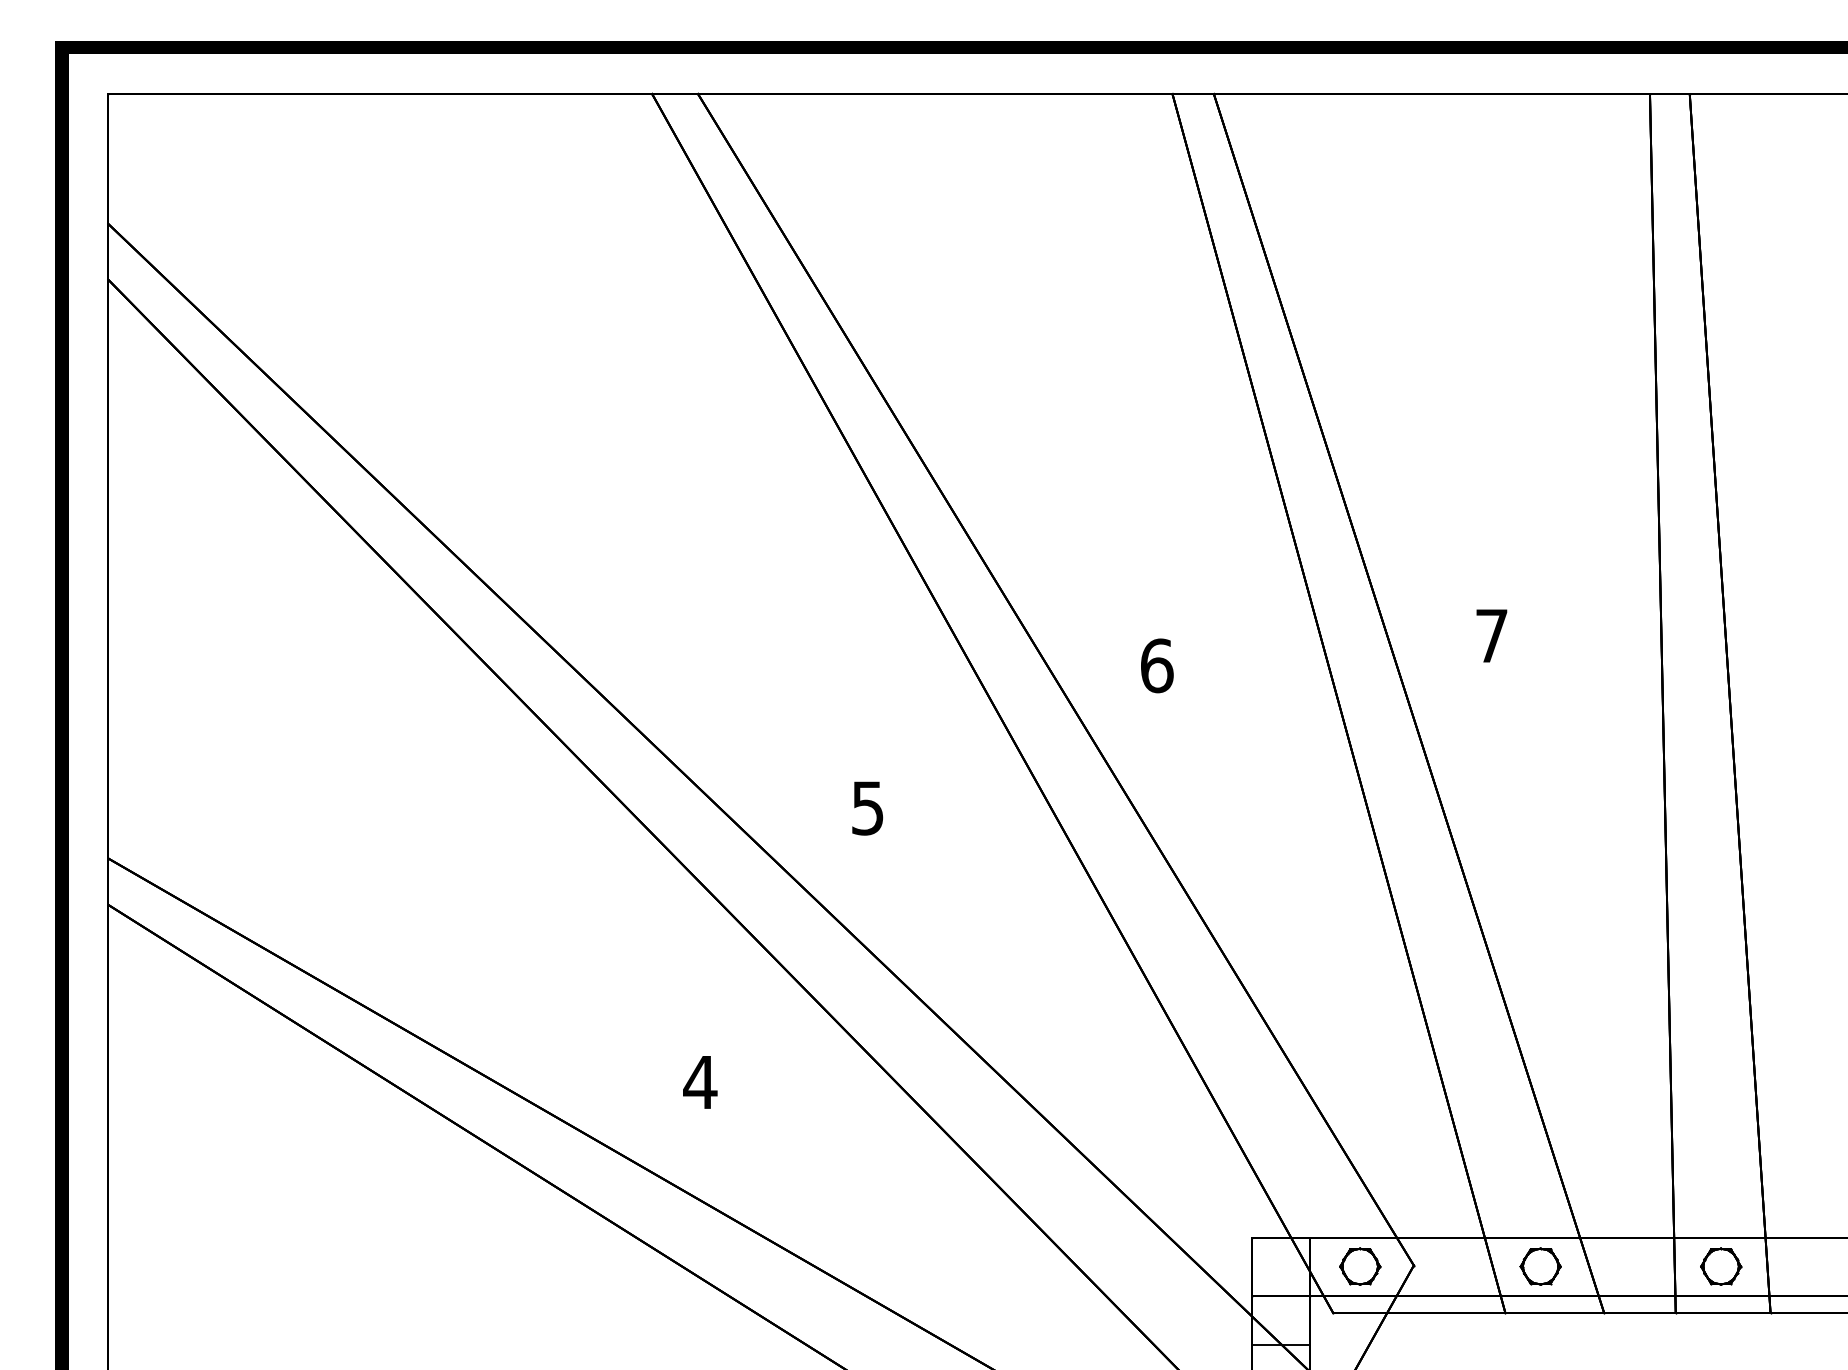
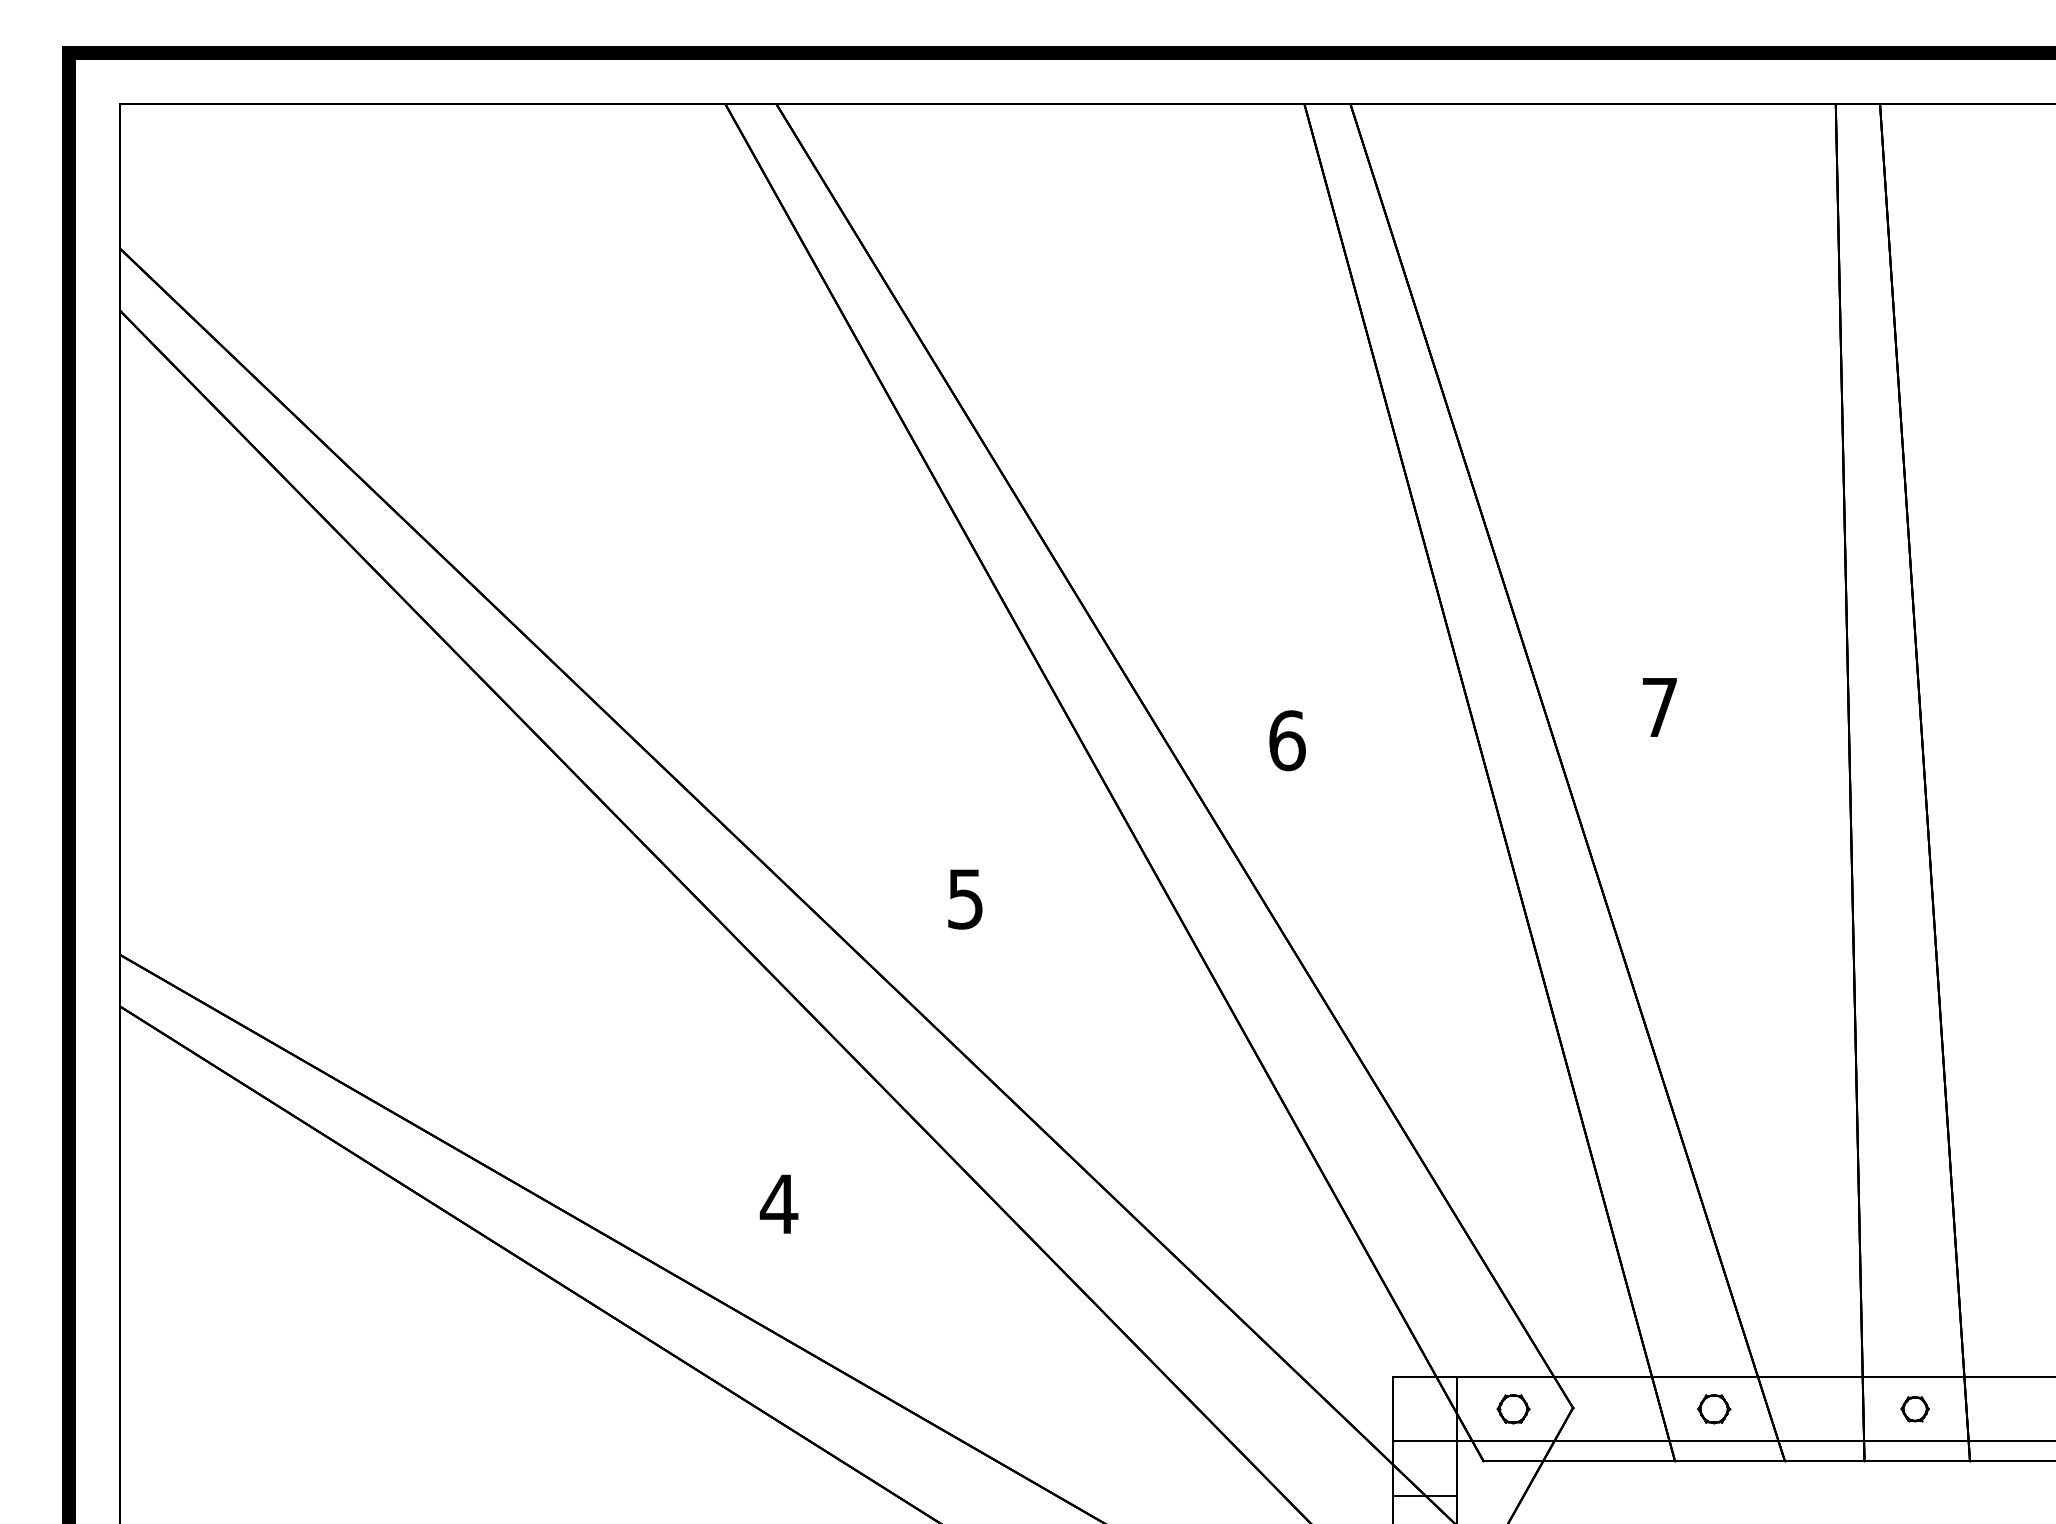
part: (1360, 1266) -> (1513, 1409), size x0.7
part: (1540, 1266) -> (1713, 1409), size x0.7
part: (1721, 1266) -> (1915, 1409), size x0.6

